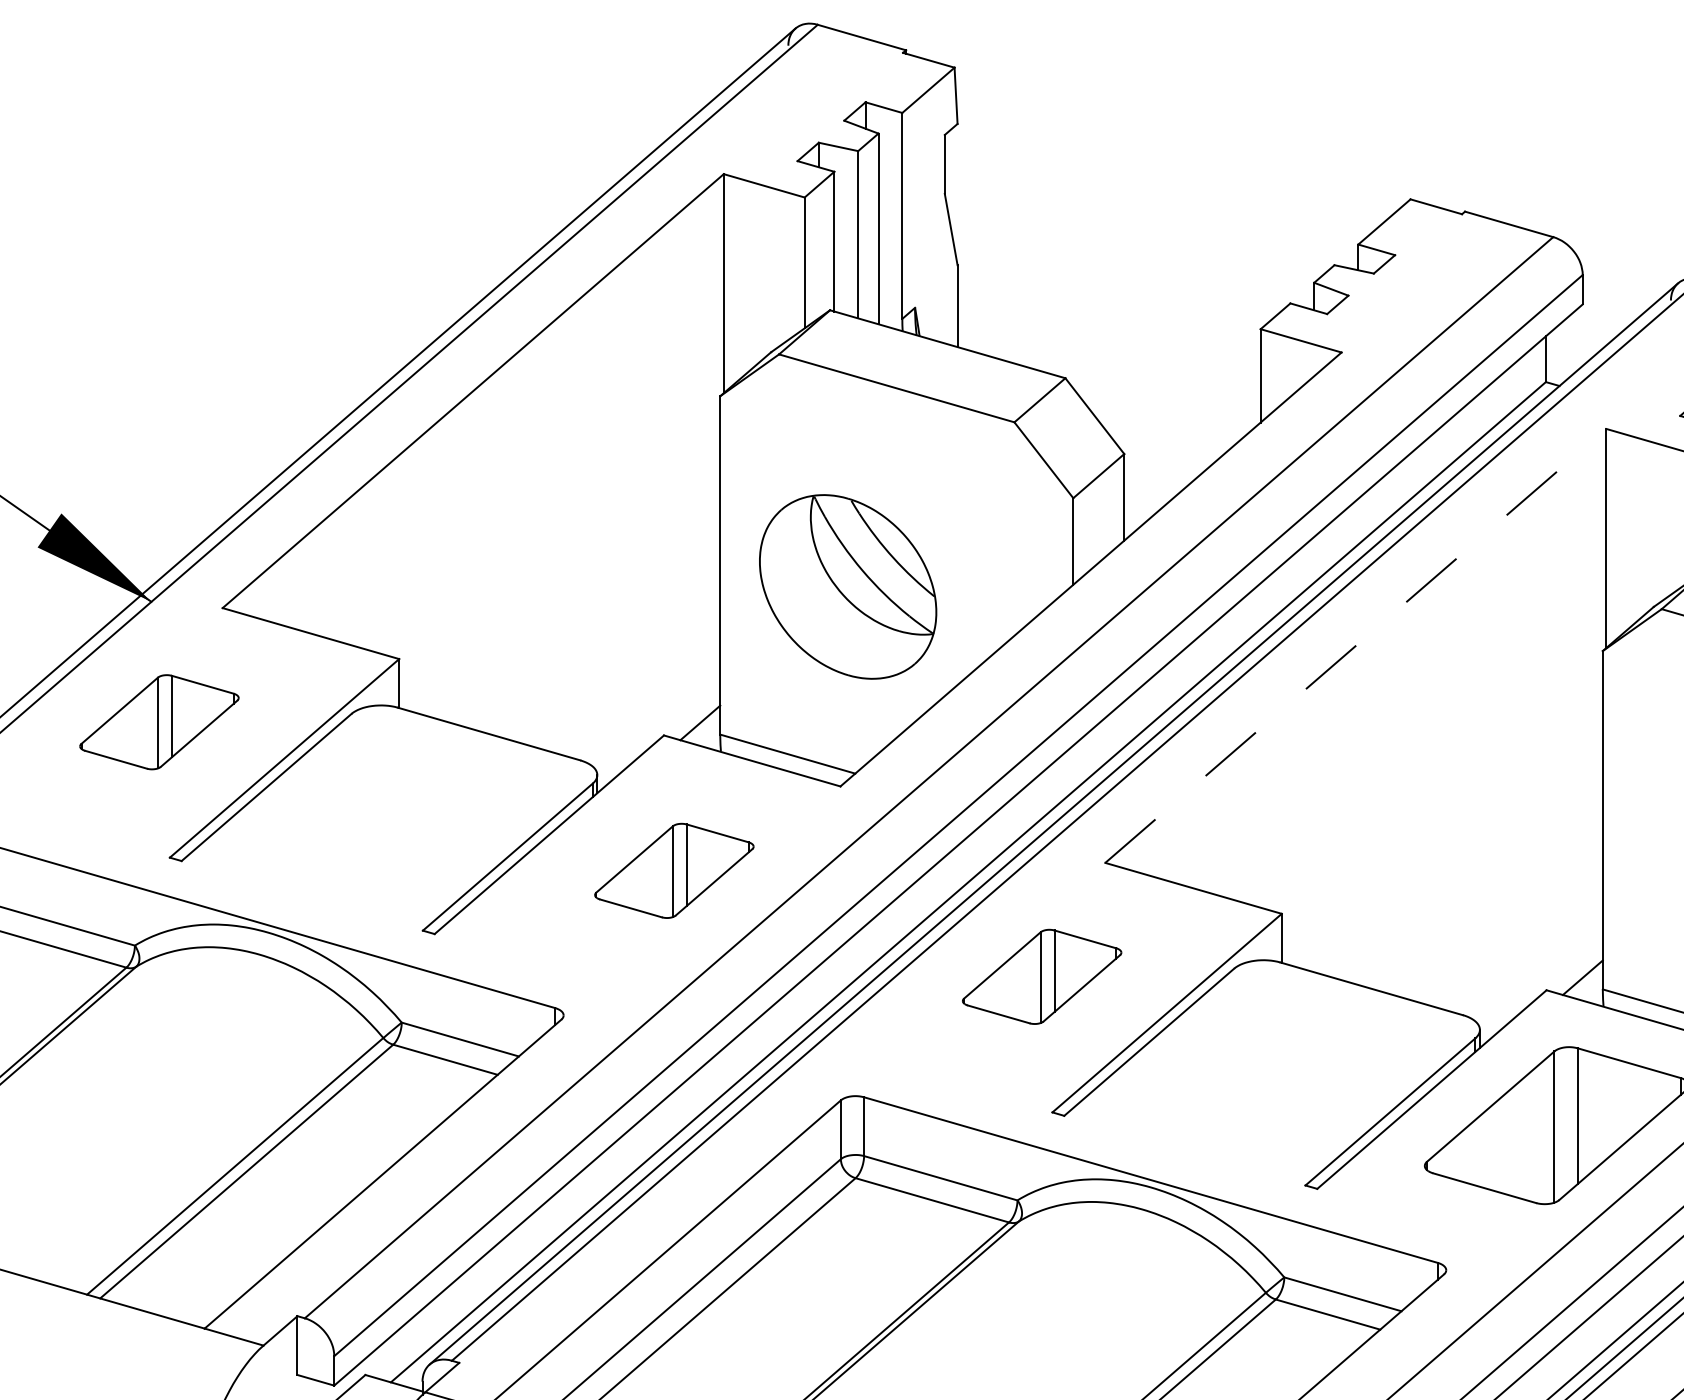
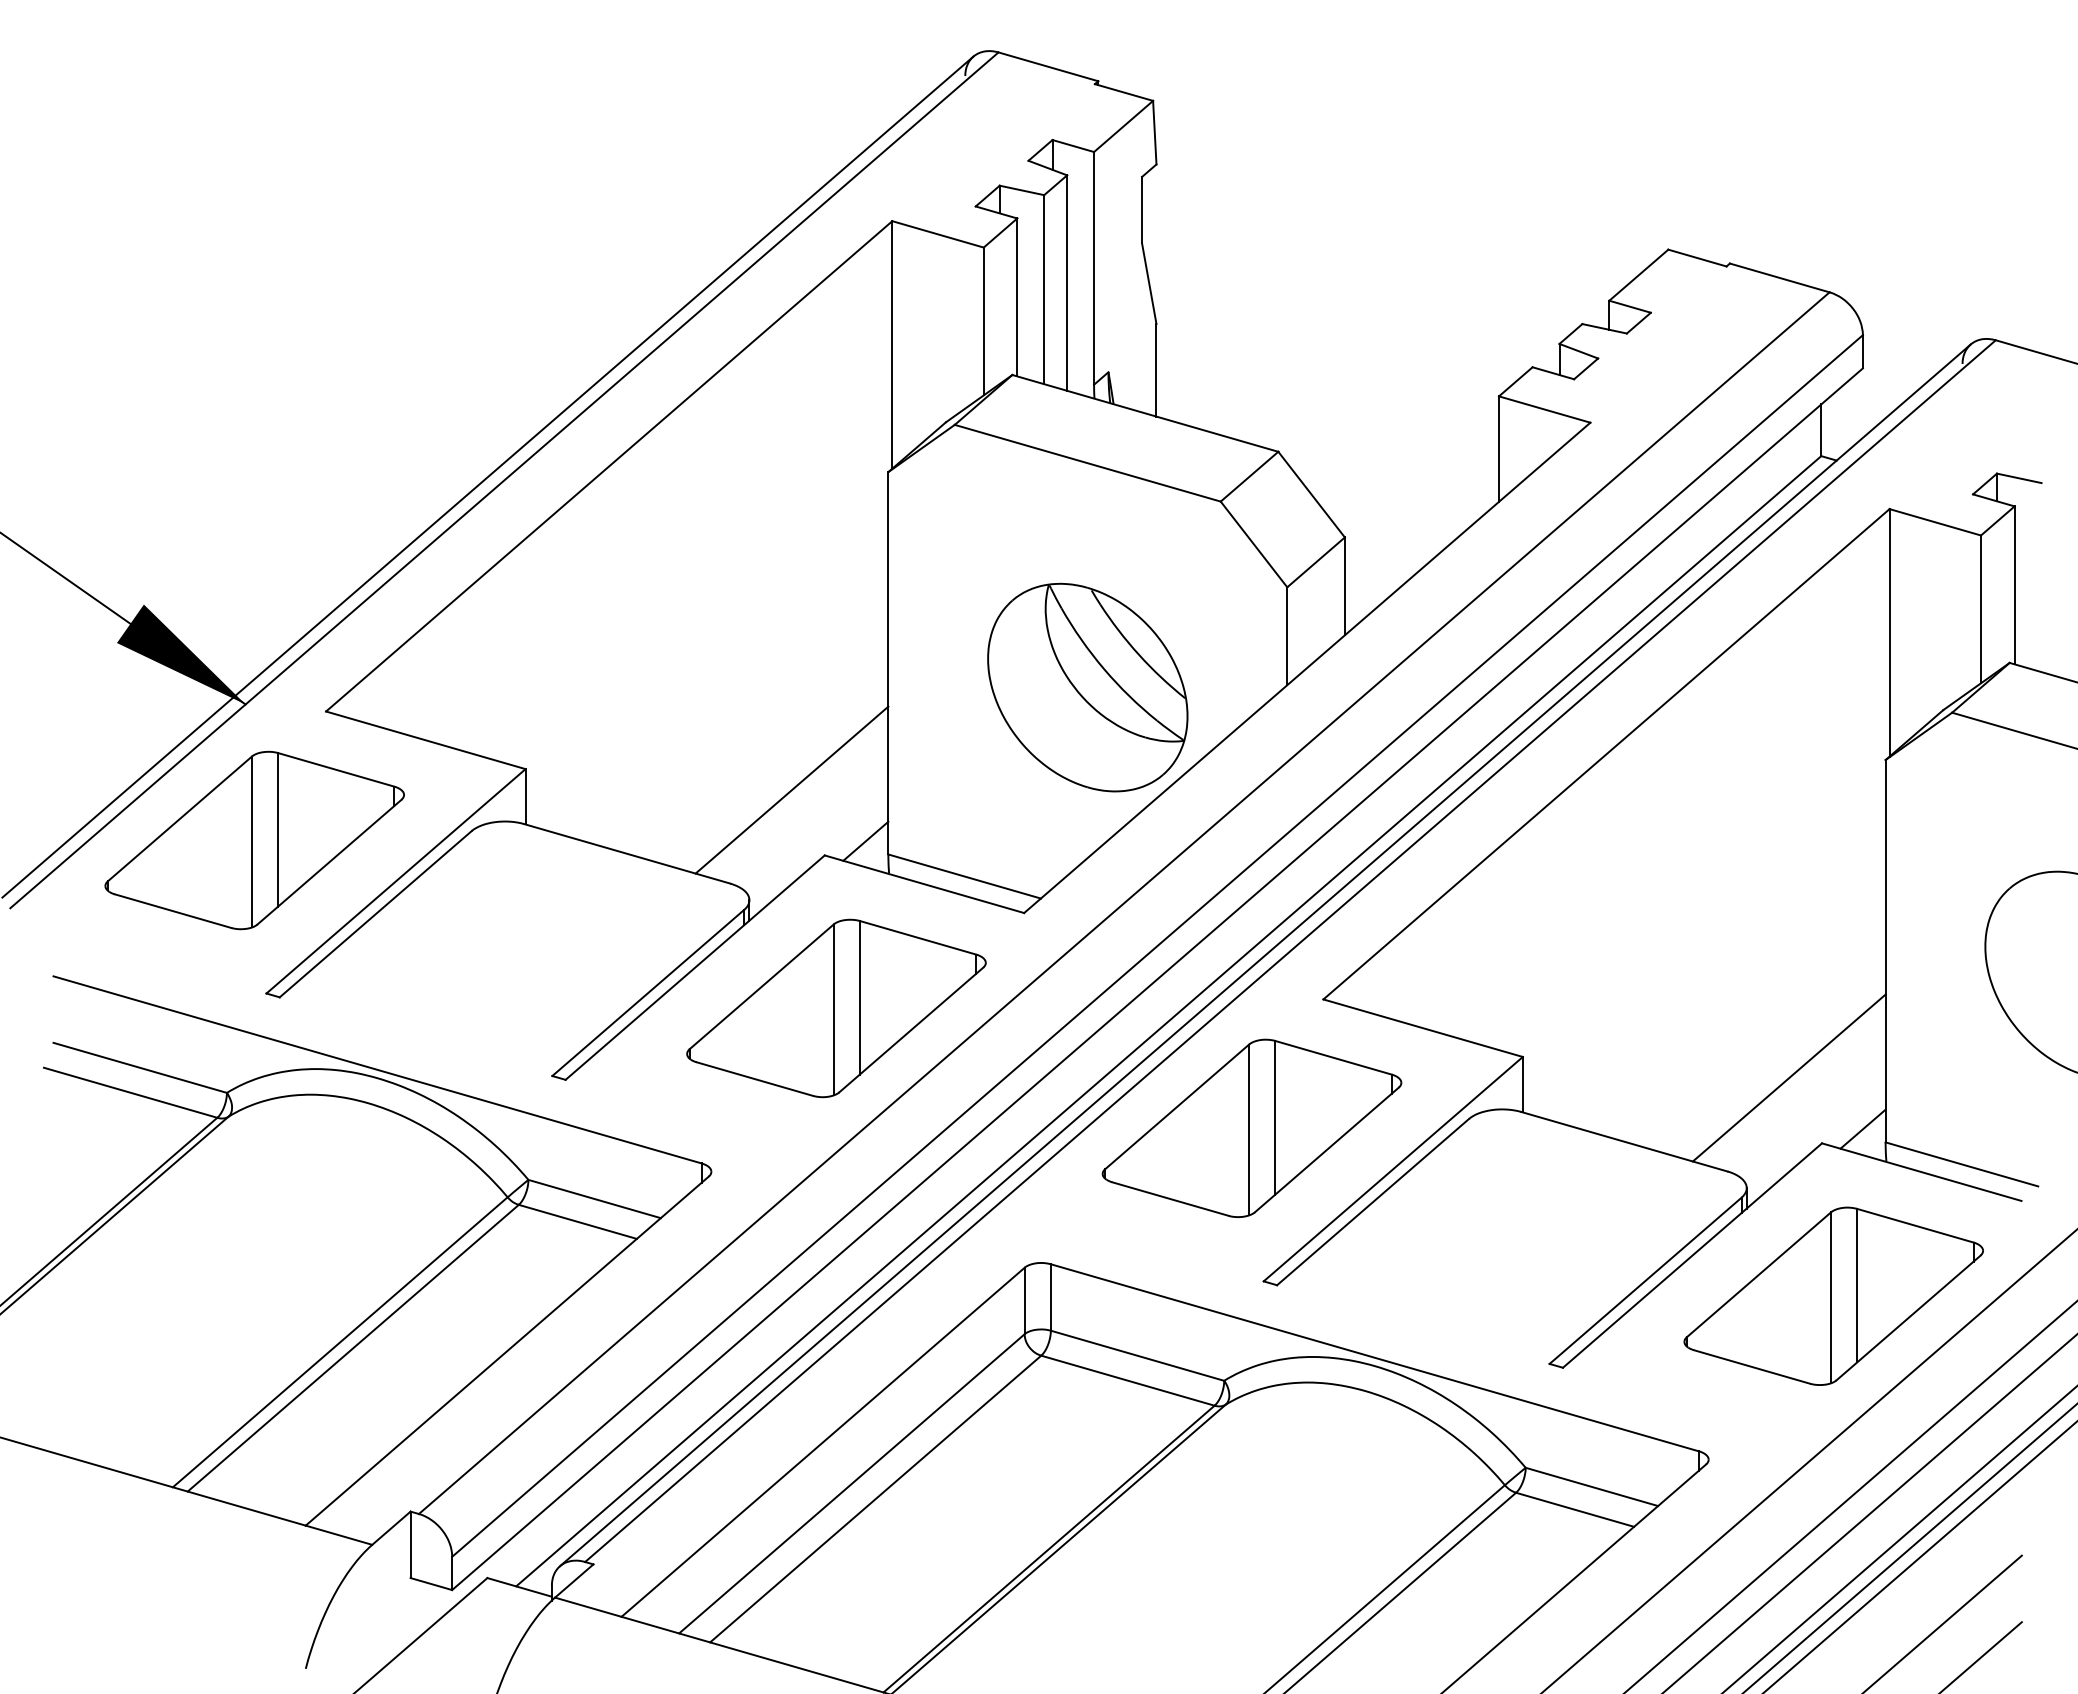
part: (847, 586) -> (1087, 687), moved
line: (1355, 645) -> (1606, 753), dashed -> solid
line: (634, 677) -> (791, 789), added
part: (159, 722) -> (254, 840), size x1.67
part: (674, 870) -> (836, 1008), size x1.67
line: (1516, 931) -> (1788, 1077), added
part: (1041, 976) -> (1251, 1127), size x1.67

